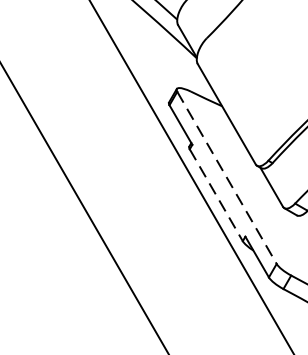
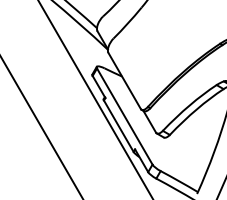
line: (226, 177) -> (124, 116), dashed -> solid
line: (215, 195) -> (118, 126), dashed -> solid

